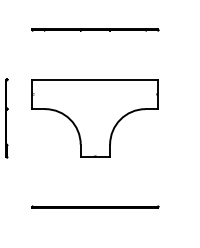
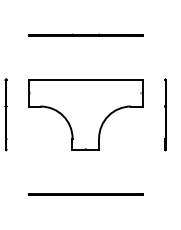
line: (183, 117) -> (165, 114), added

